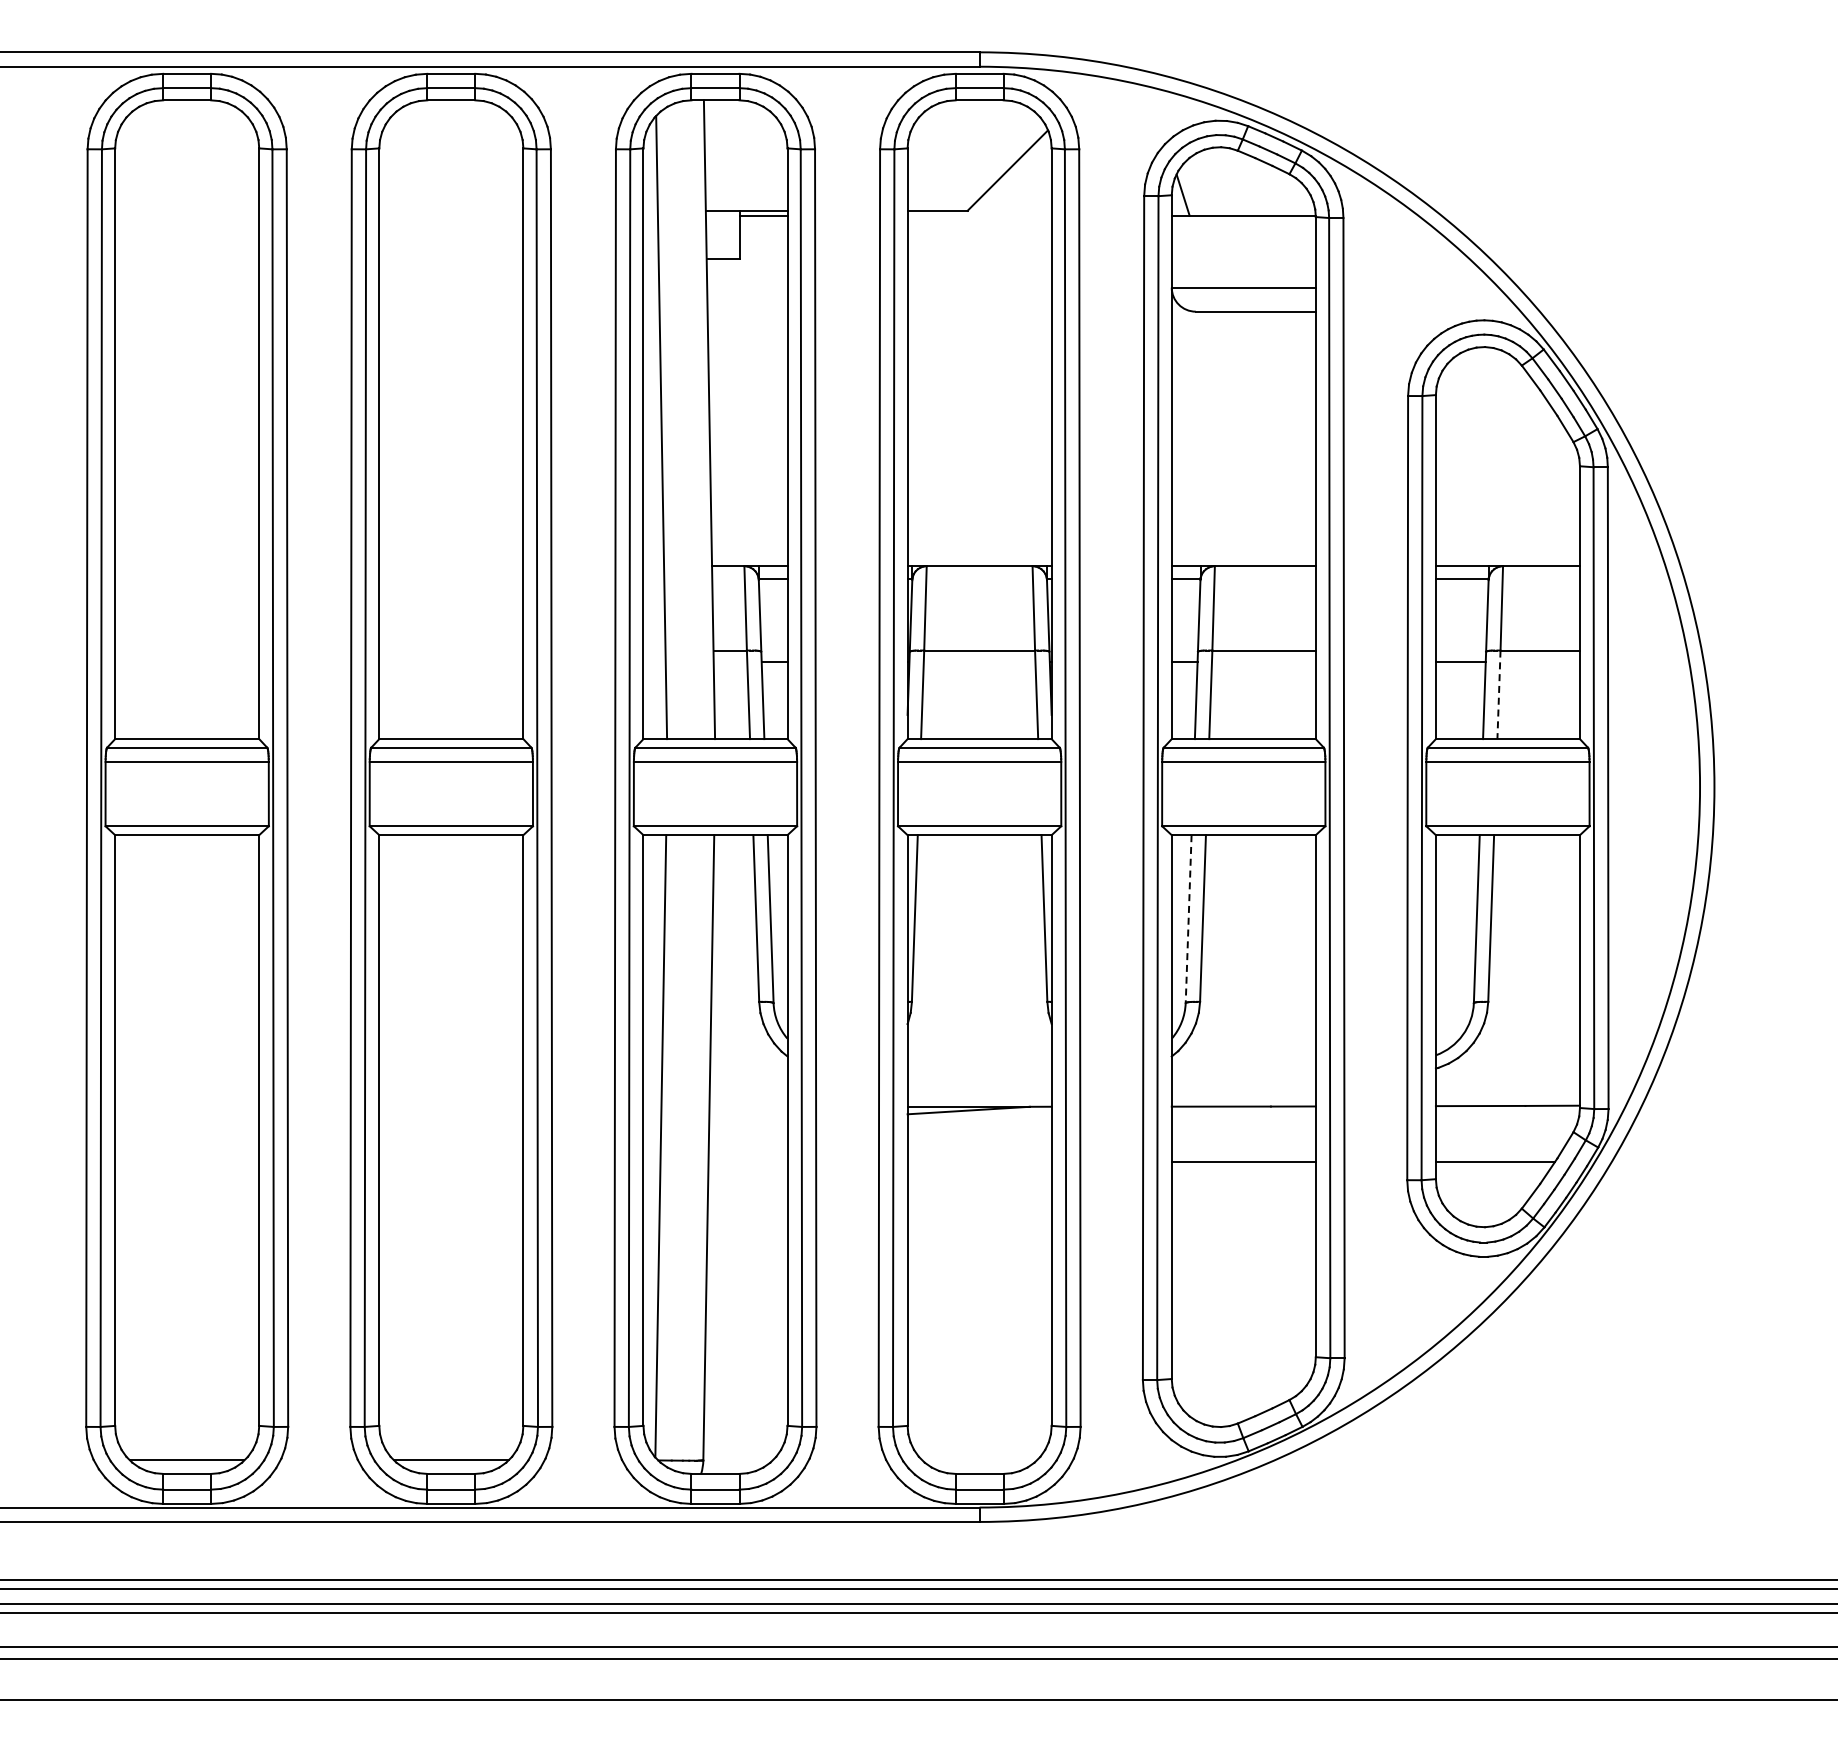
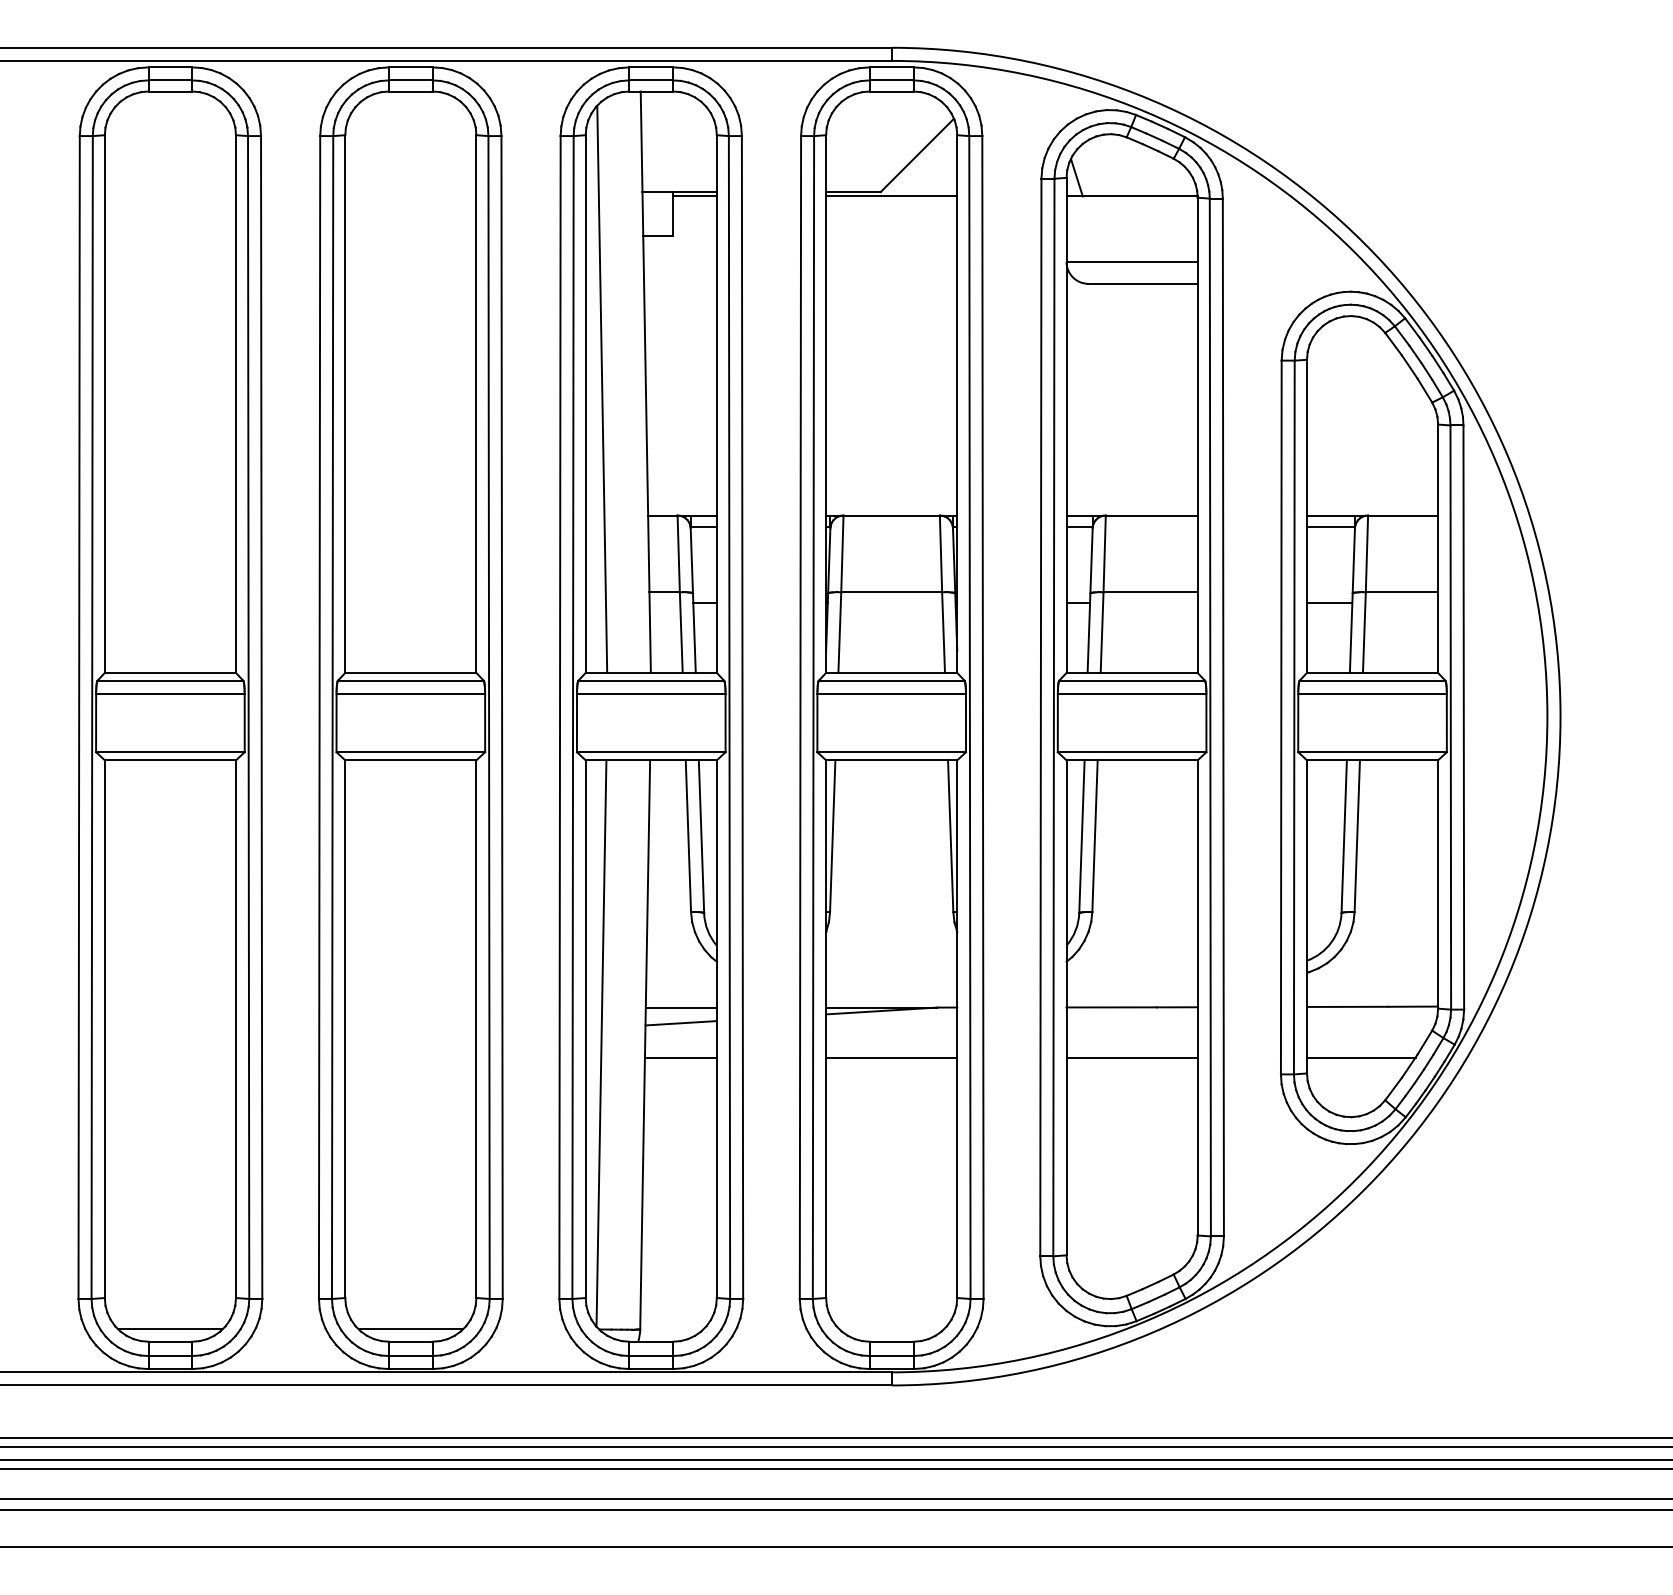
line: (979, 215) -> (891, 196), added
line: (1498, 695) -> (1363, 633), dashed -> solid
line: (1188, 919) -> (1081, 837), dashed -> solid
line: (748, 1106) -> (681, 1007), added
line: (748, 1123) -> (681, 1022), added
line: (747, 1161) -> (680, 1057), added
line: (979, 1161) -> (891, 1057), added

